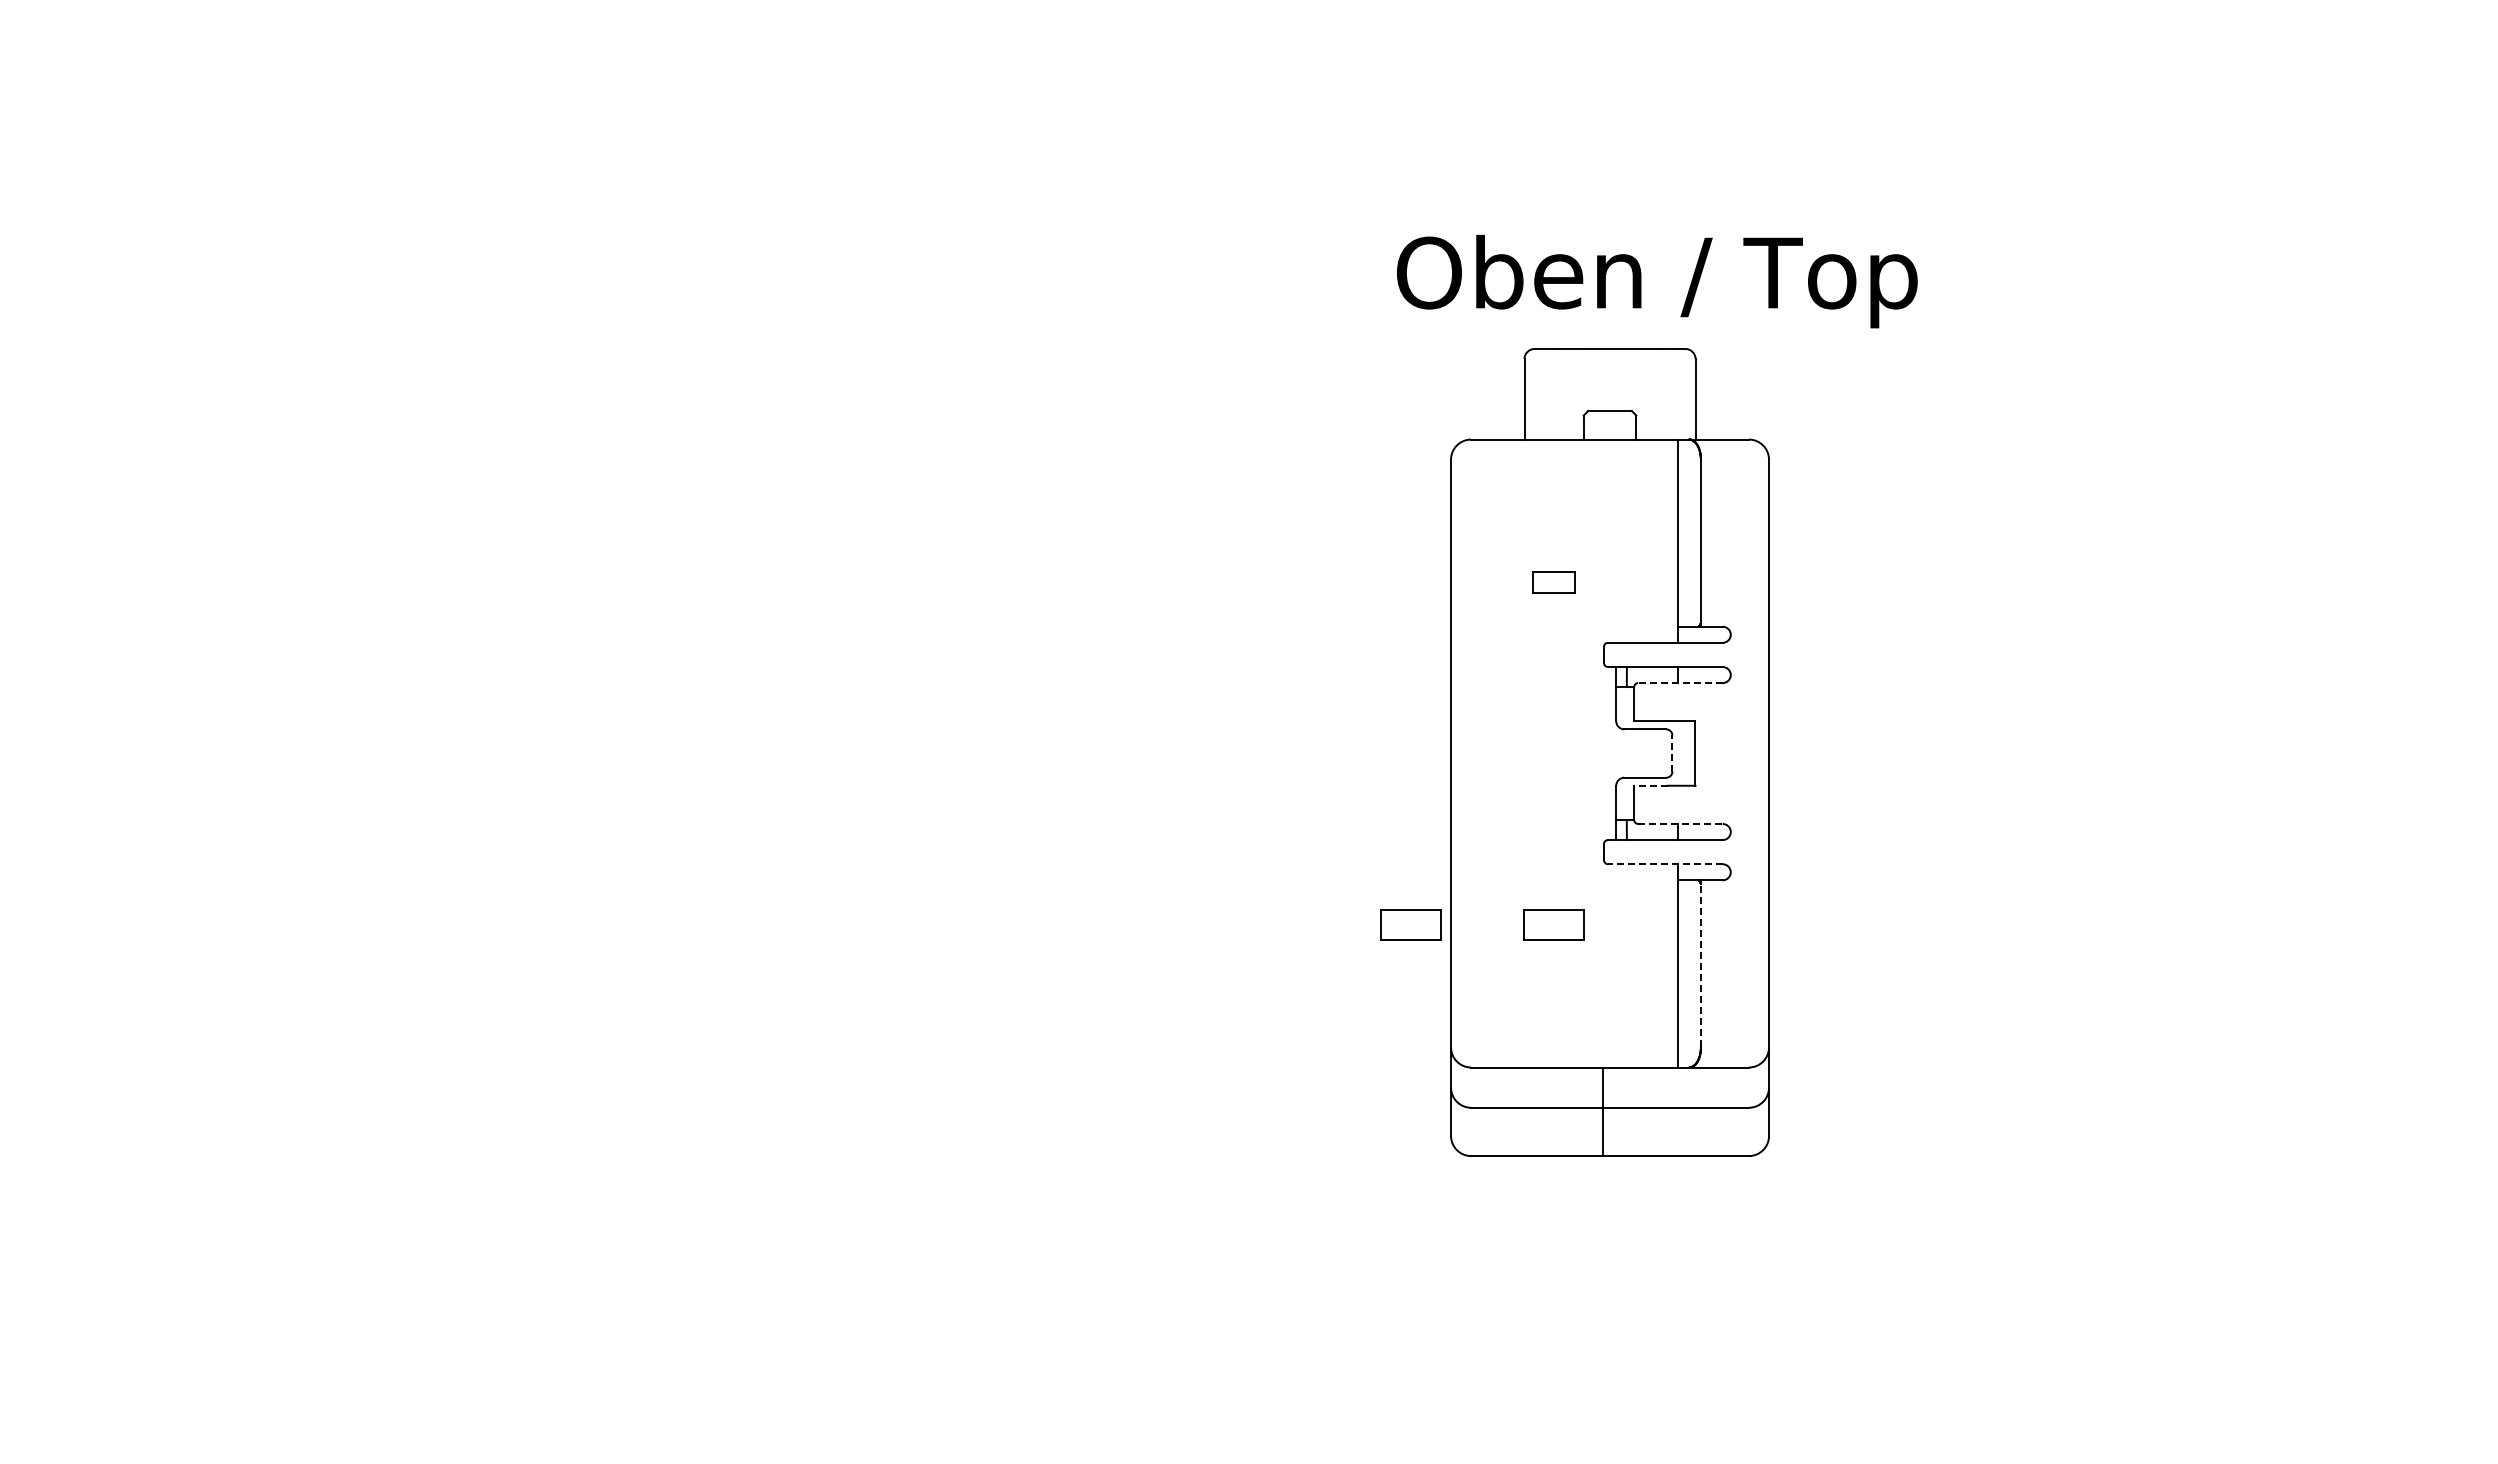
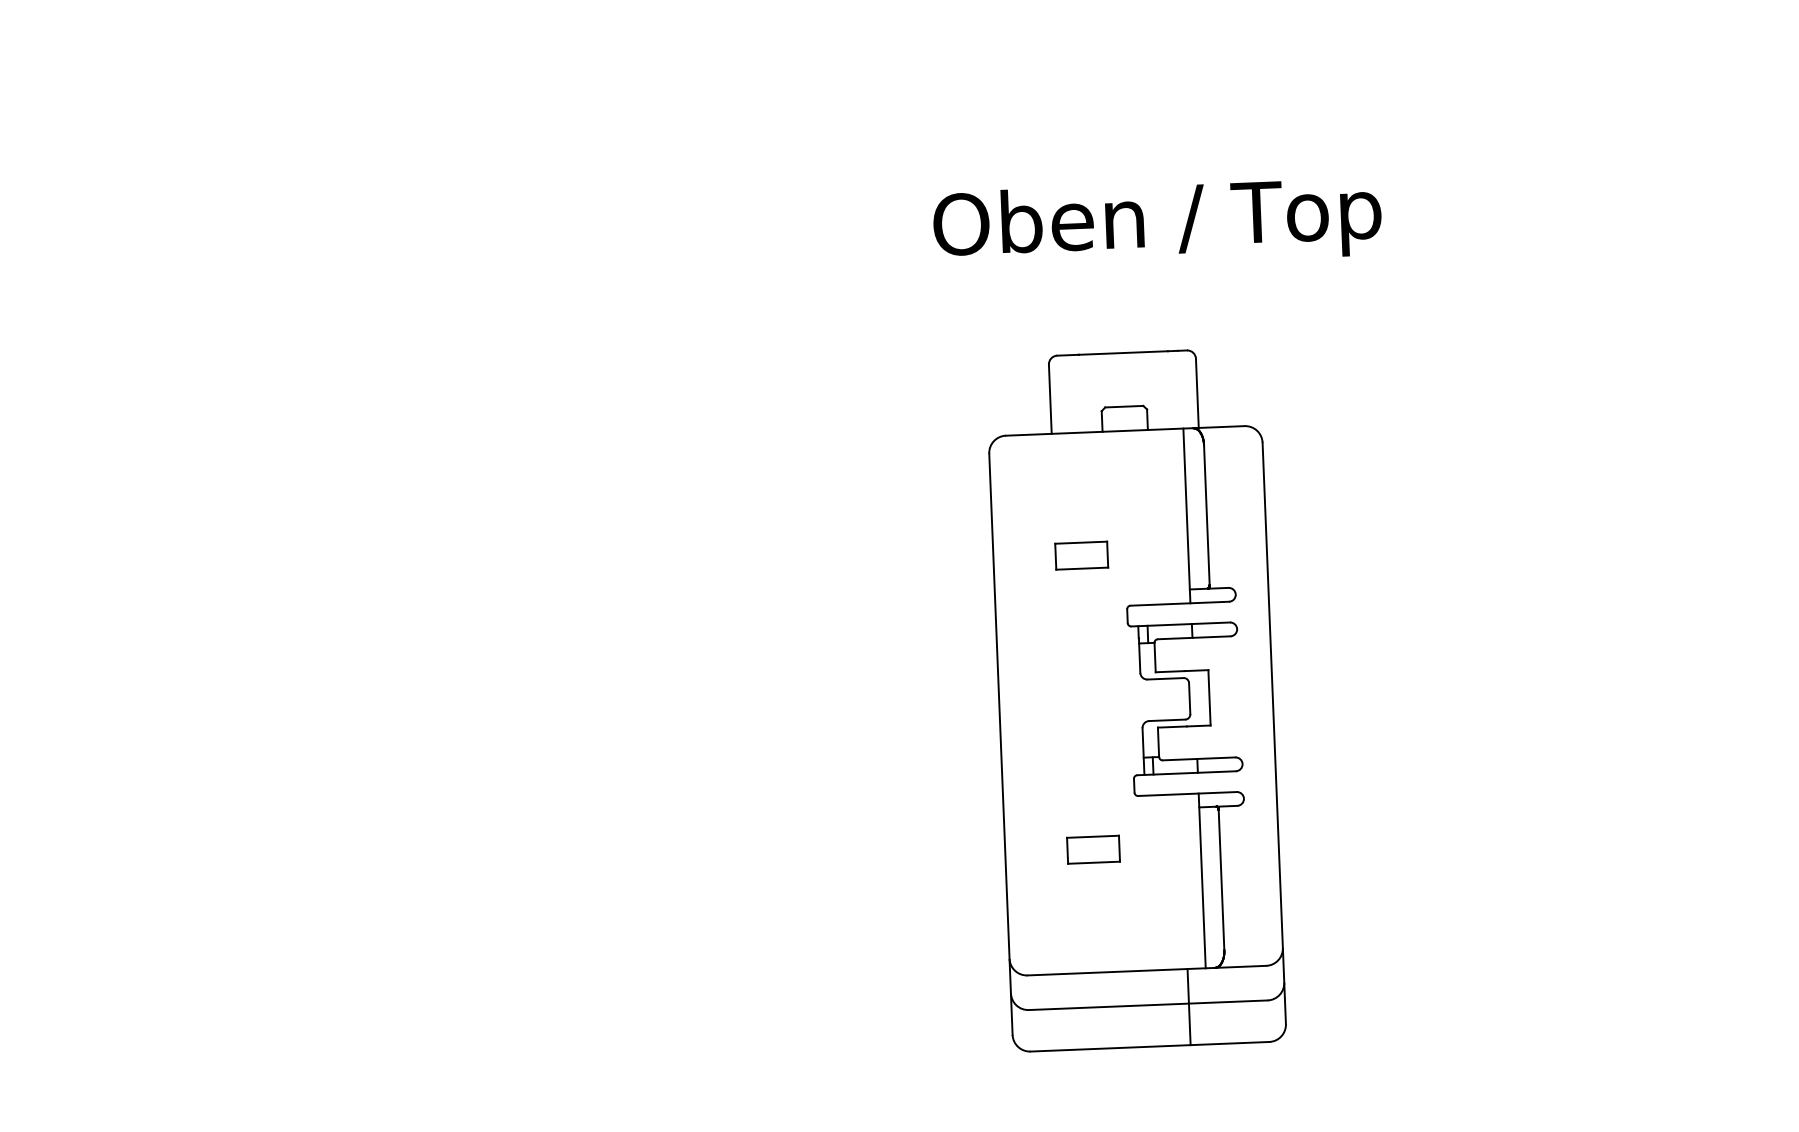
text: (1657, 281) -> (1157, 223), moved
part: (1553, 582) -> (1081, 555), size x1.43
line: (1679, 683) -> (1193, 638), dashed -> solid
line: (1672, 753) -> (1189, 698), dashed -> solid
line: (1650, 785) -> (1171, 726), dashed -> solid
line: (1680, 823) -> (1199, 758), dashed -> solid
line: (1664, 864) -> (1186, 794), dashed -> solid
part: (1410, 924) -> (970, 854), removed
line: (1700, 965) -> (1221, 879), dashed -> solid
line: (1603, 1111) -> (1189, 1006), moved

